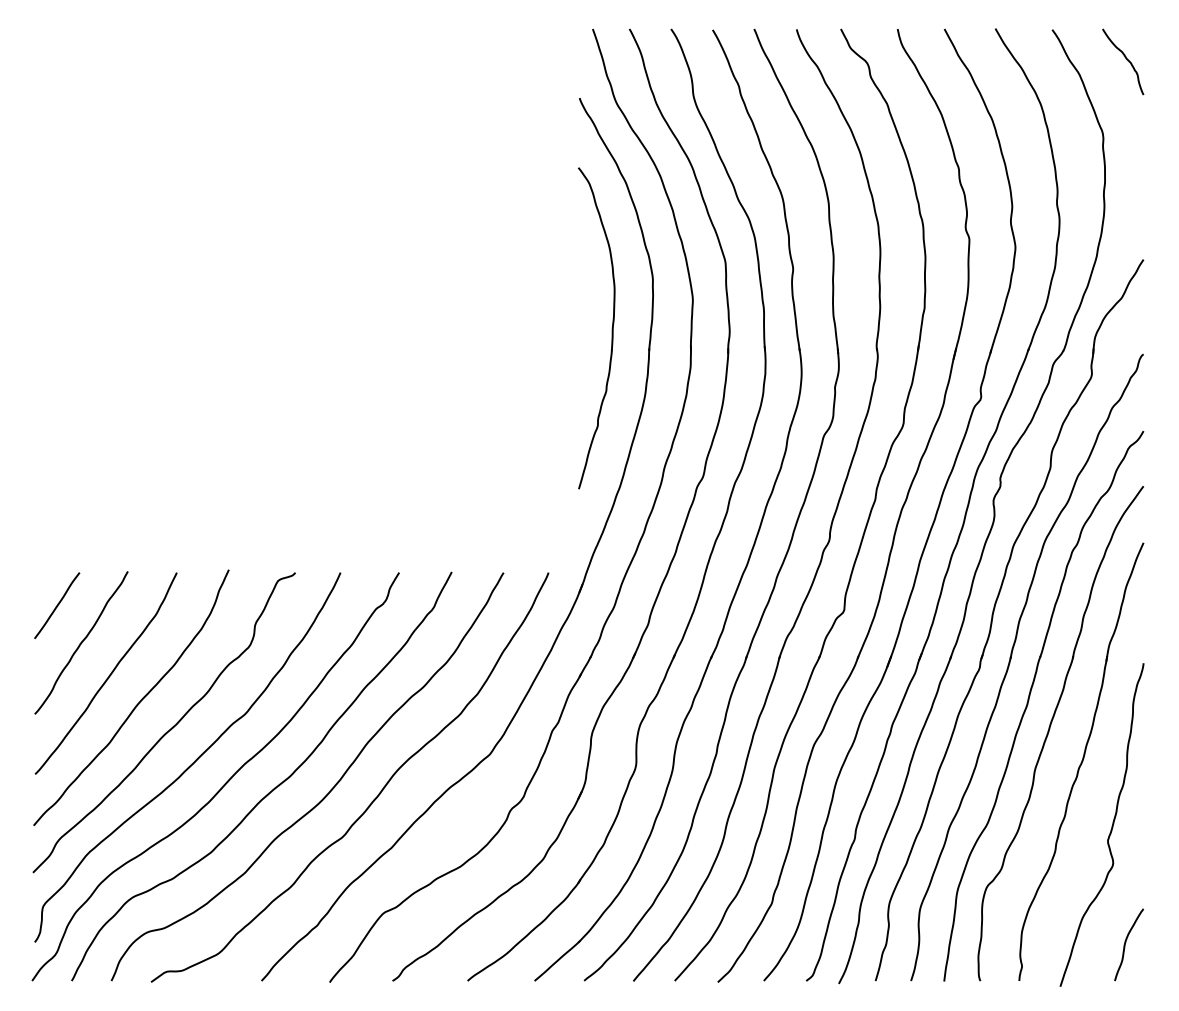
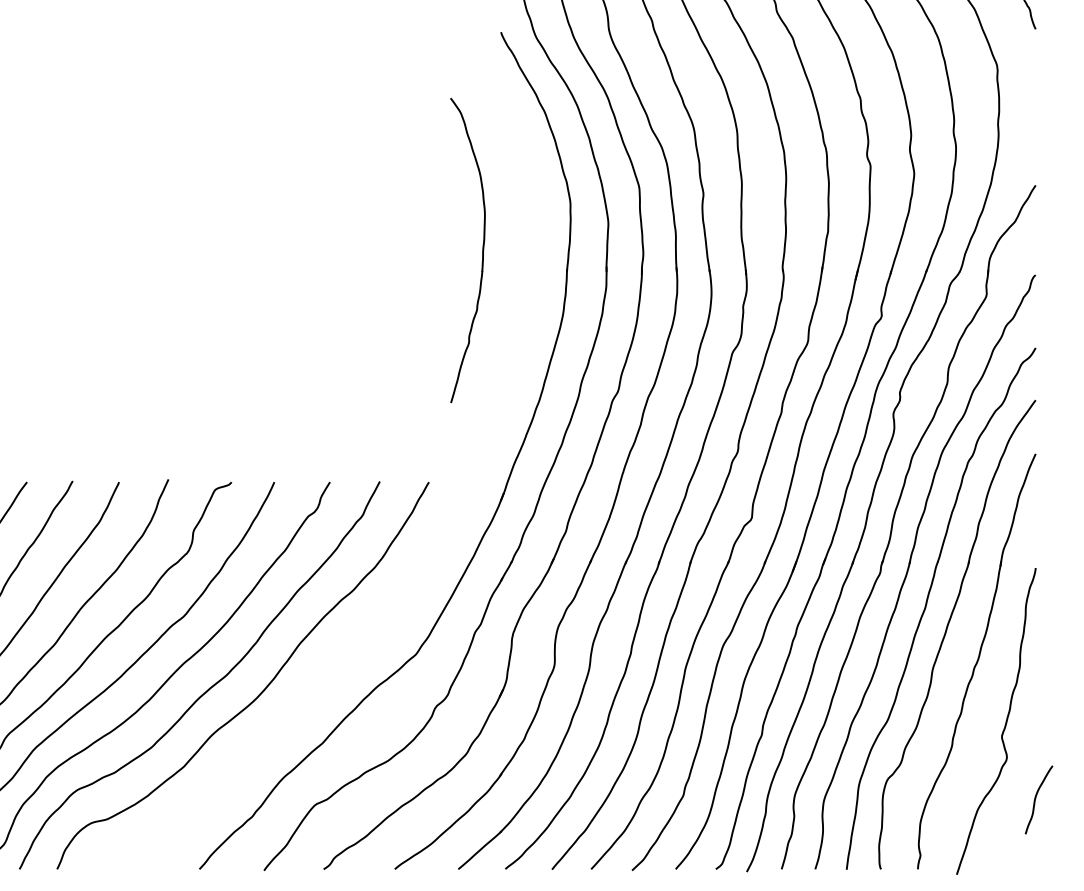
part: (611, 328) -> (481, 250), moved
curve: (372, 800) -> (304, 698), removed
curve: (1126, 942) -> (1036, 797), moved

